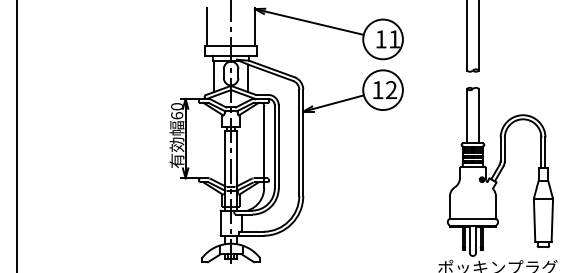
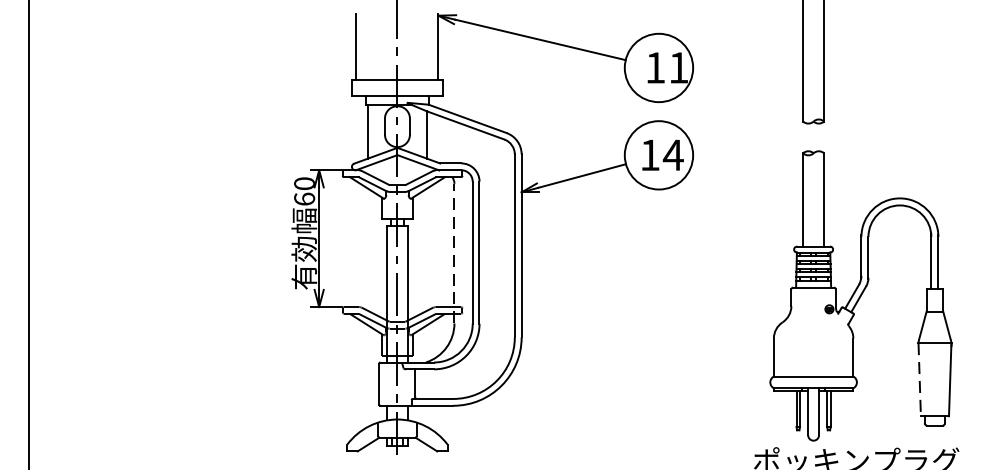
text: (391, 90) -> (673, 155), 12 -> 14
line: (264, 147) -> (454, 253), solid -> dashed
line: (534, 221) -> (919, 381), solid -> dashed

